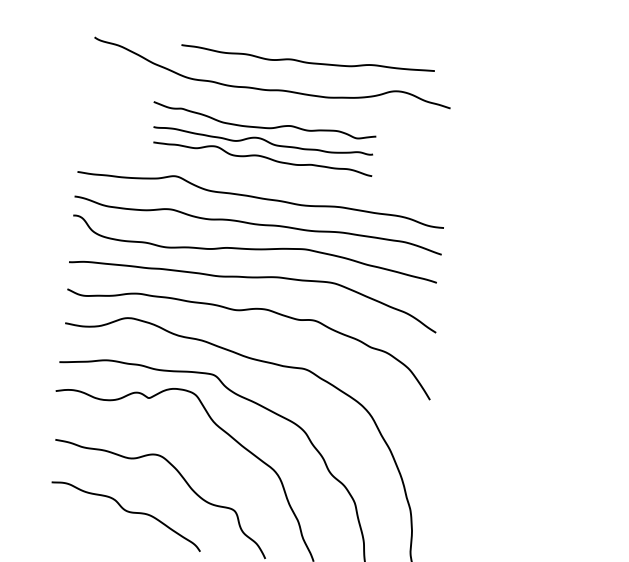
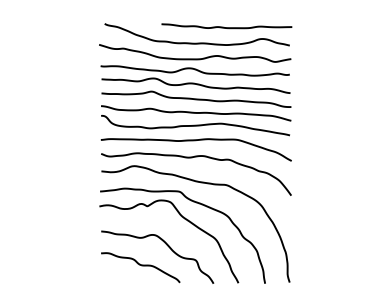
curve: (307, 61) -> (226, 27), moved
part: (263, 138) -> (195, 68), size x1.67

